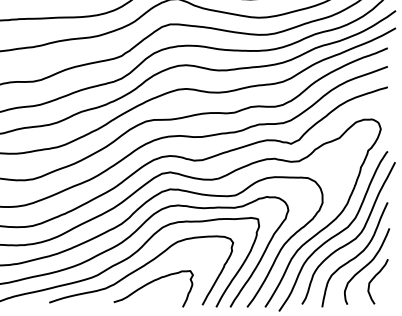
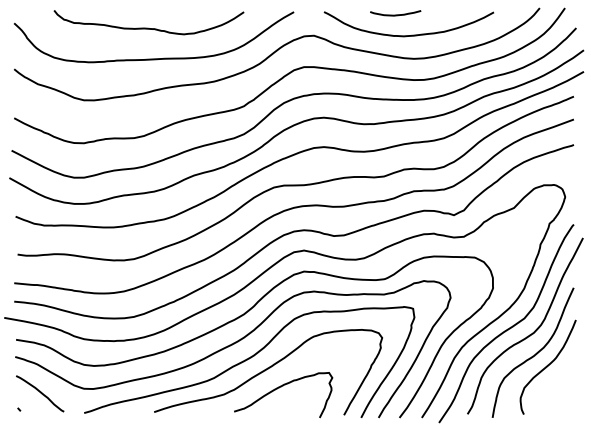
curve: (374, 277) -> (557, 381), removed

